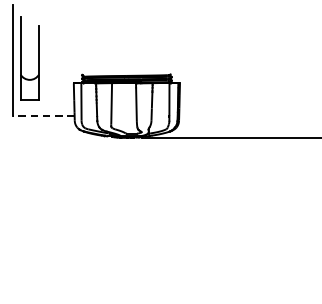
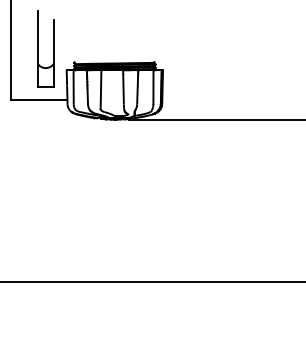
part: (21, 58) -> (38, 48), moved
line: (42, 115) -> (38, 99), dashed -> solid

